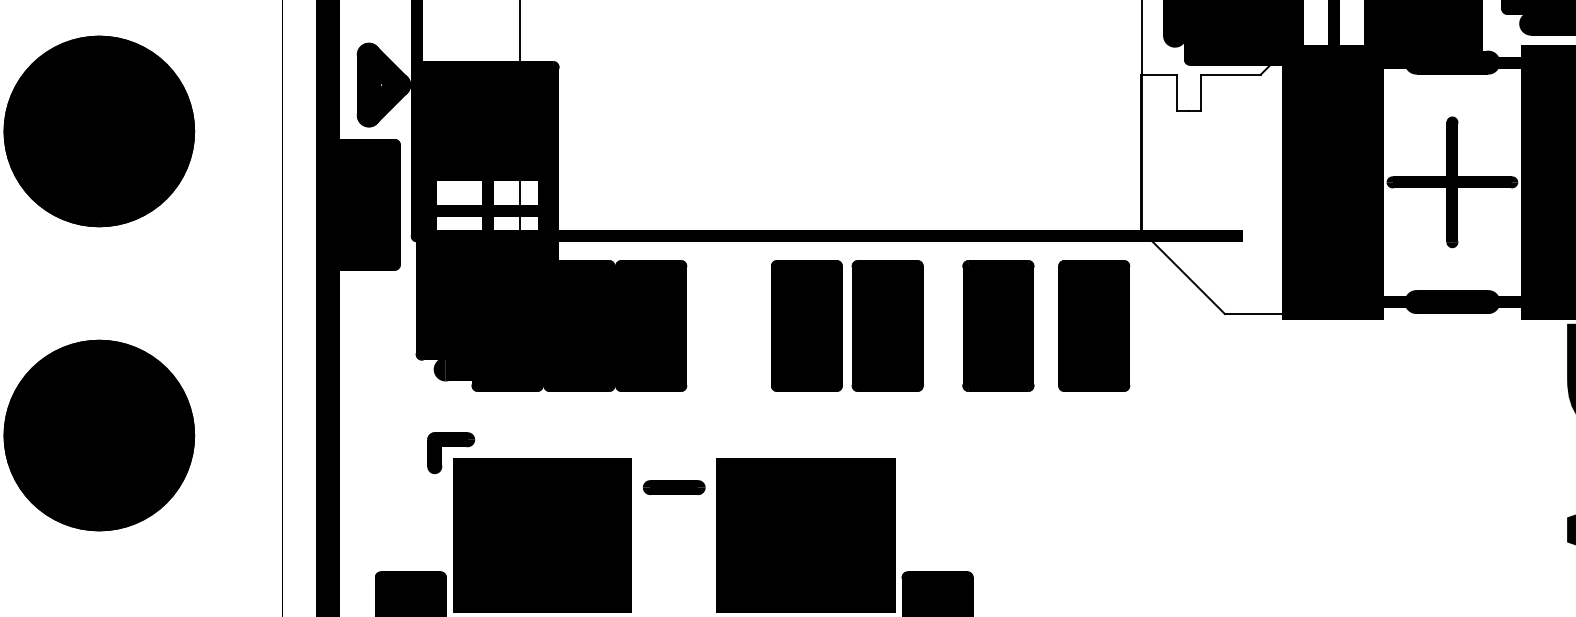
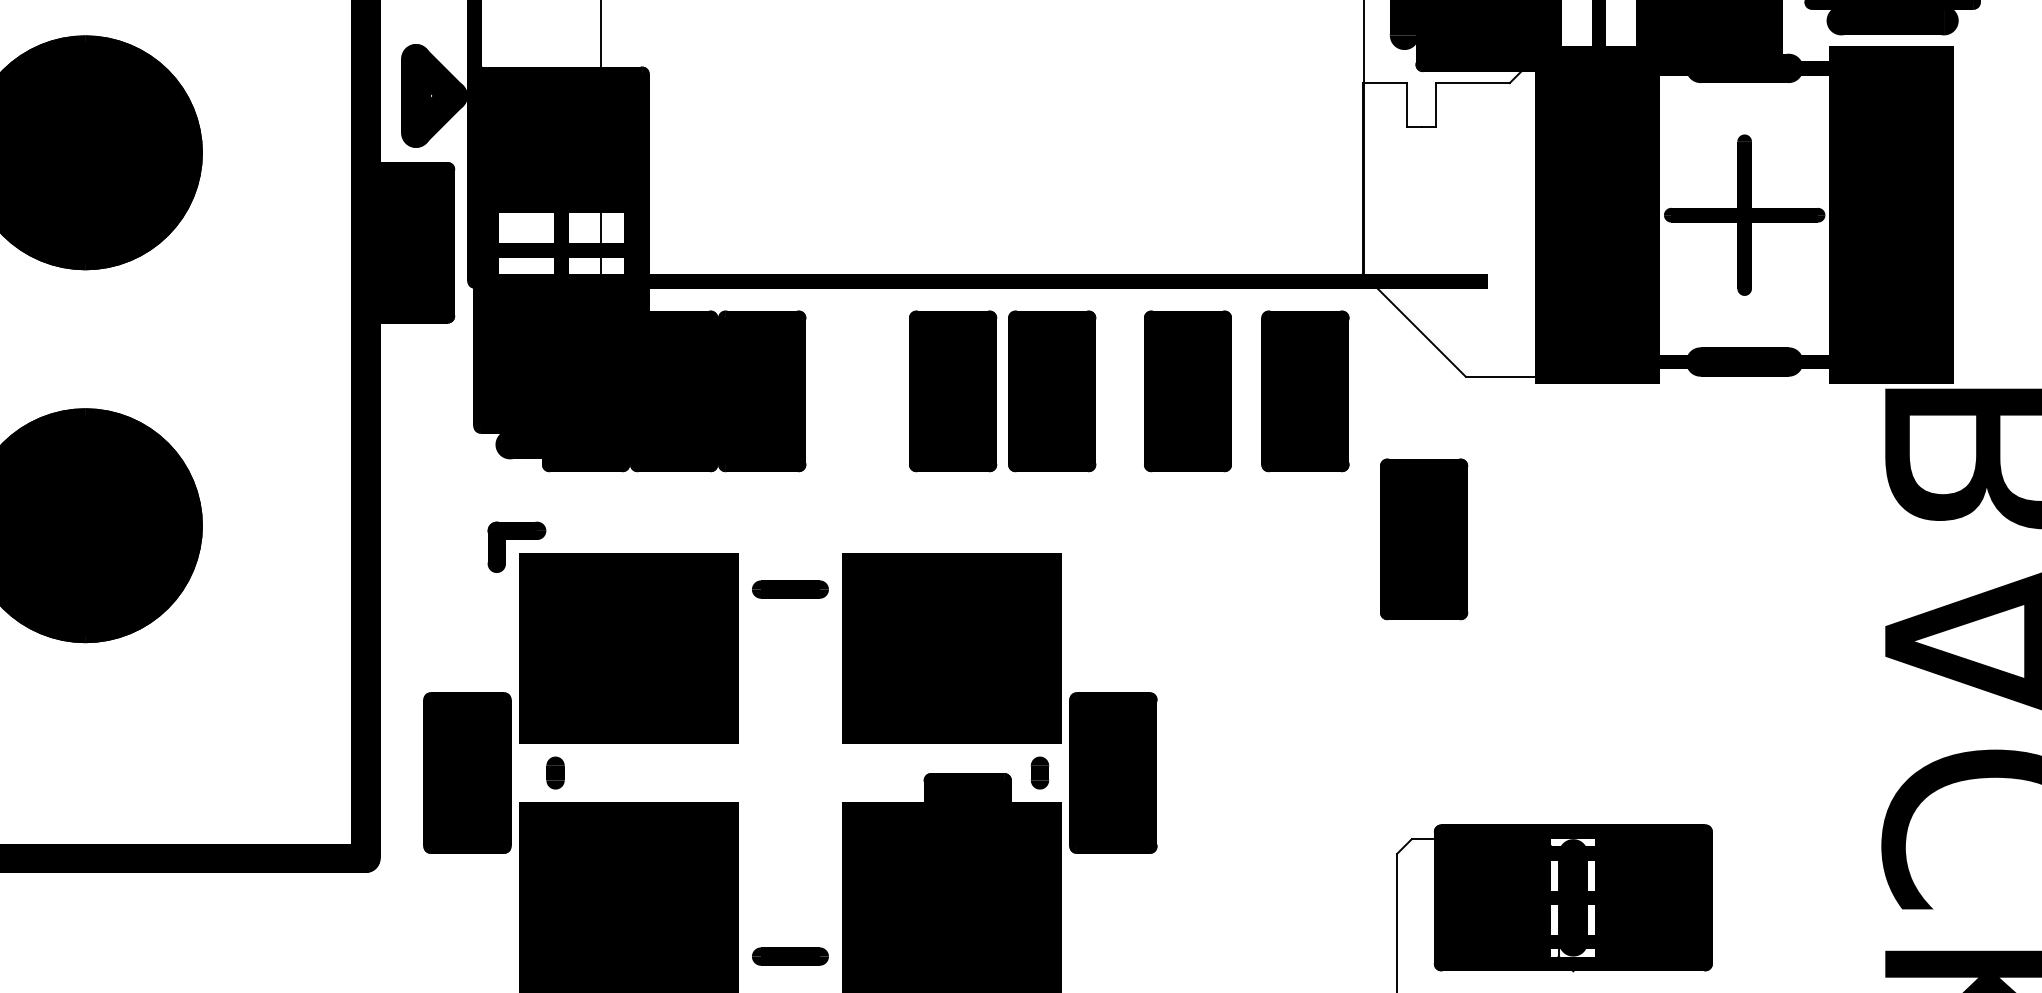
part: (1191, 446) -> (1424, 539), added

